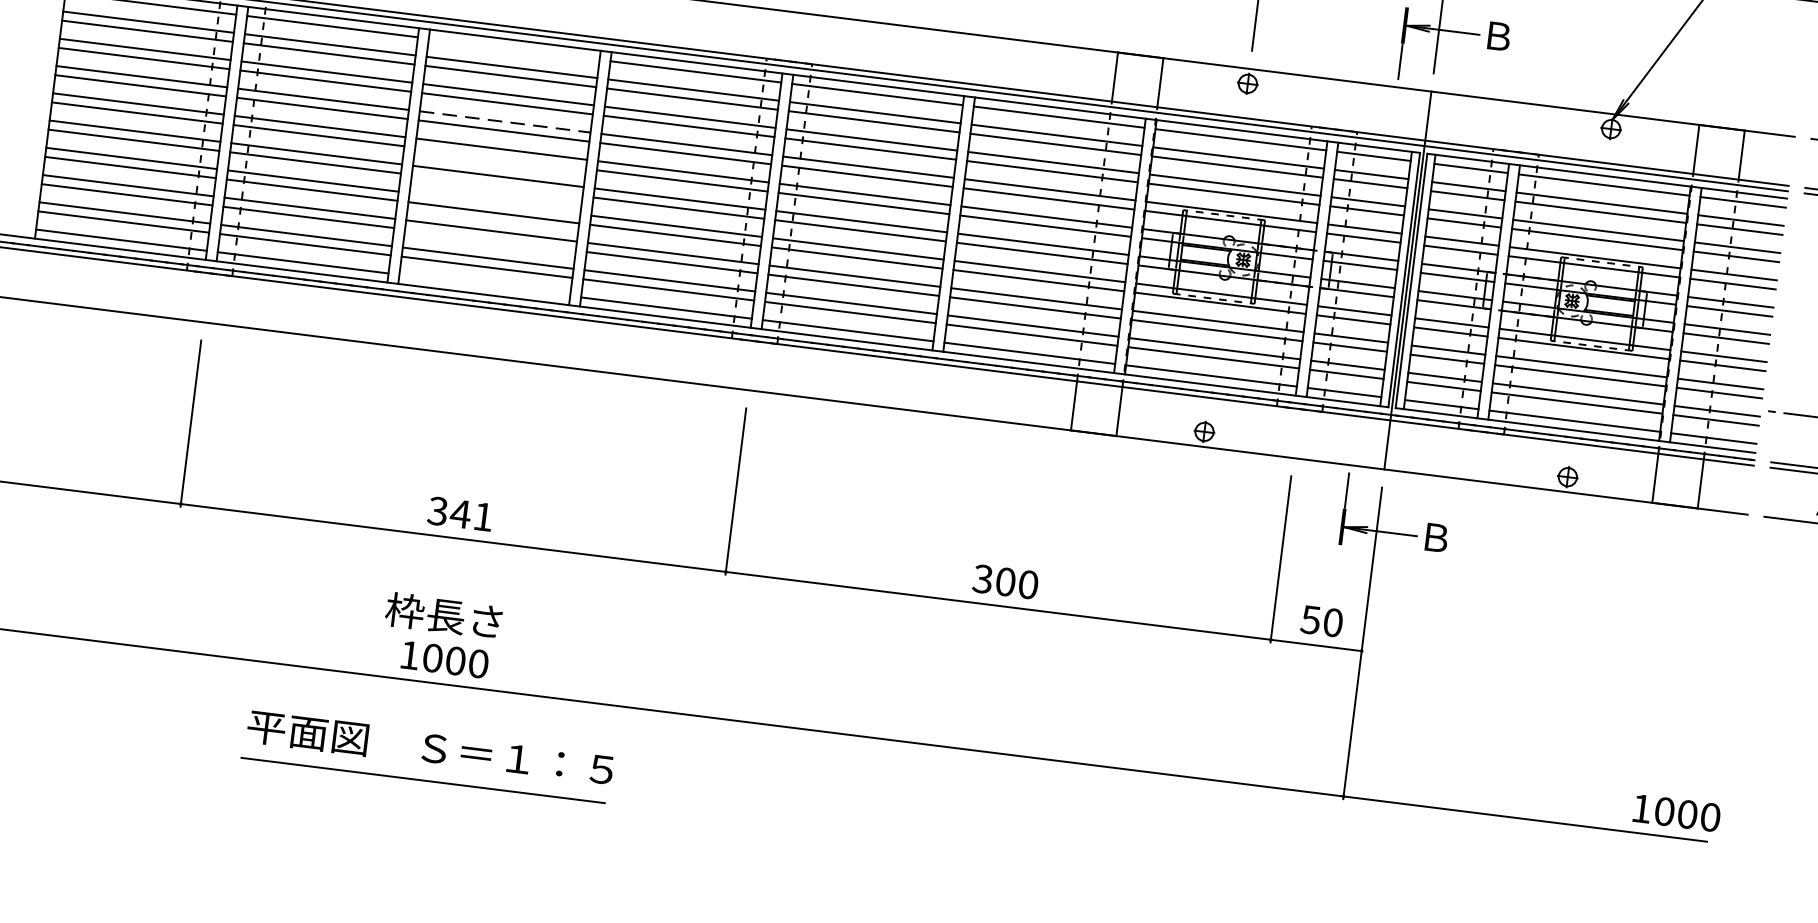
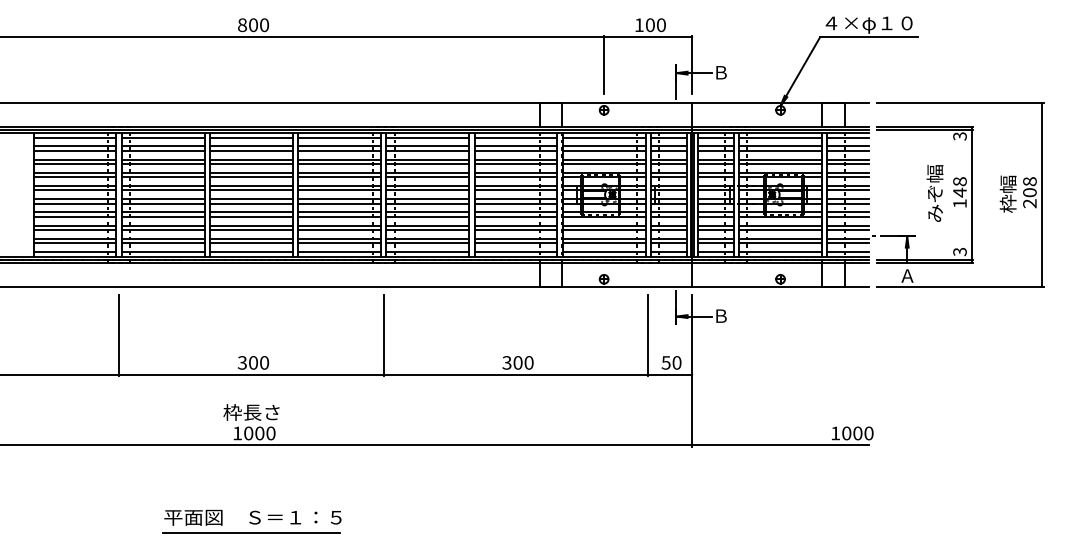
line: (512, 49) -> (250, 137), added
line: (505, 121) -> (251, 172), dashed -> solid
line: (498, 158) -> (250, 190), added
line: (495, 184) -> (250, 203), added
line: (493, 203) -> (250, 212), added
line: (488, 240) -> (250, 230), added
line: (482, 285) -> (250, 252), added
text: (471, 514) -> (258, 362), 341 -> 300
part: (426, 755) -> (251, 521), moved

